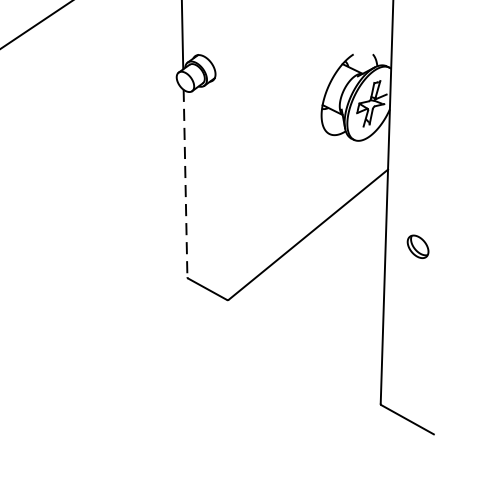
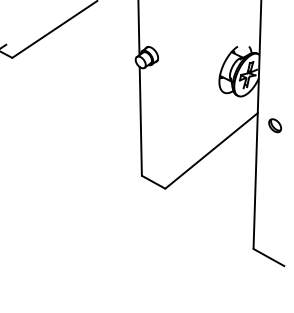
line: (185, 184) -> (140, 121), dashed -> solid
part: (416, 246) -> (274, 125), moved

